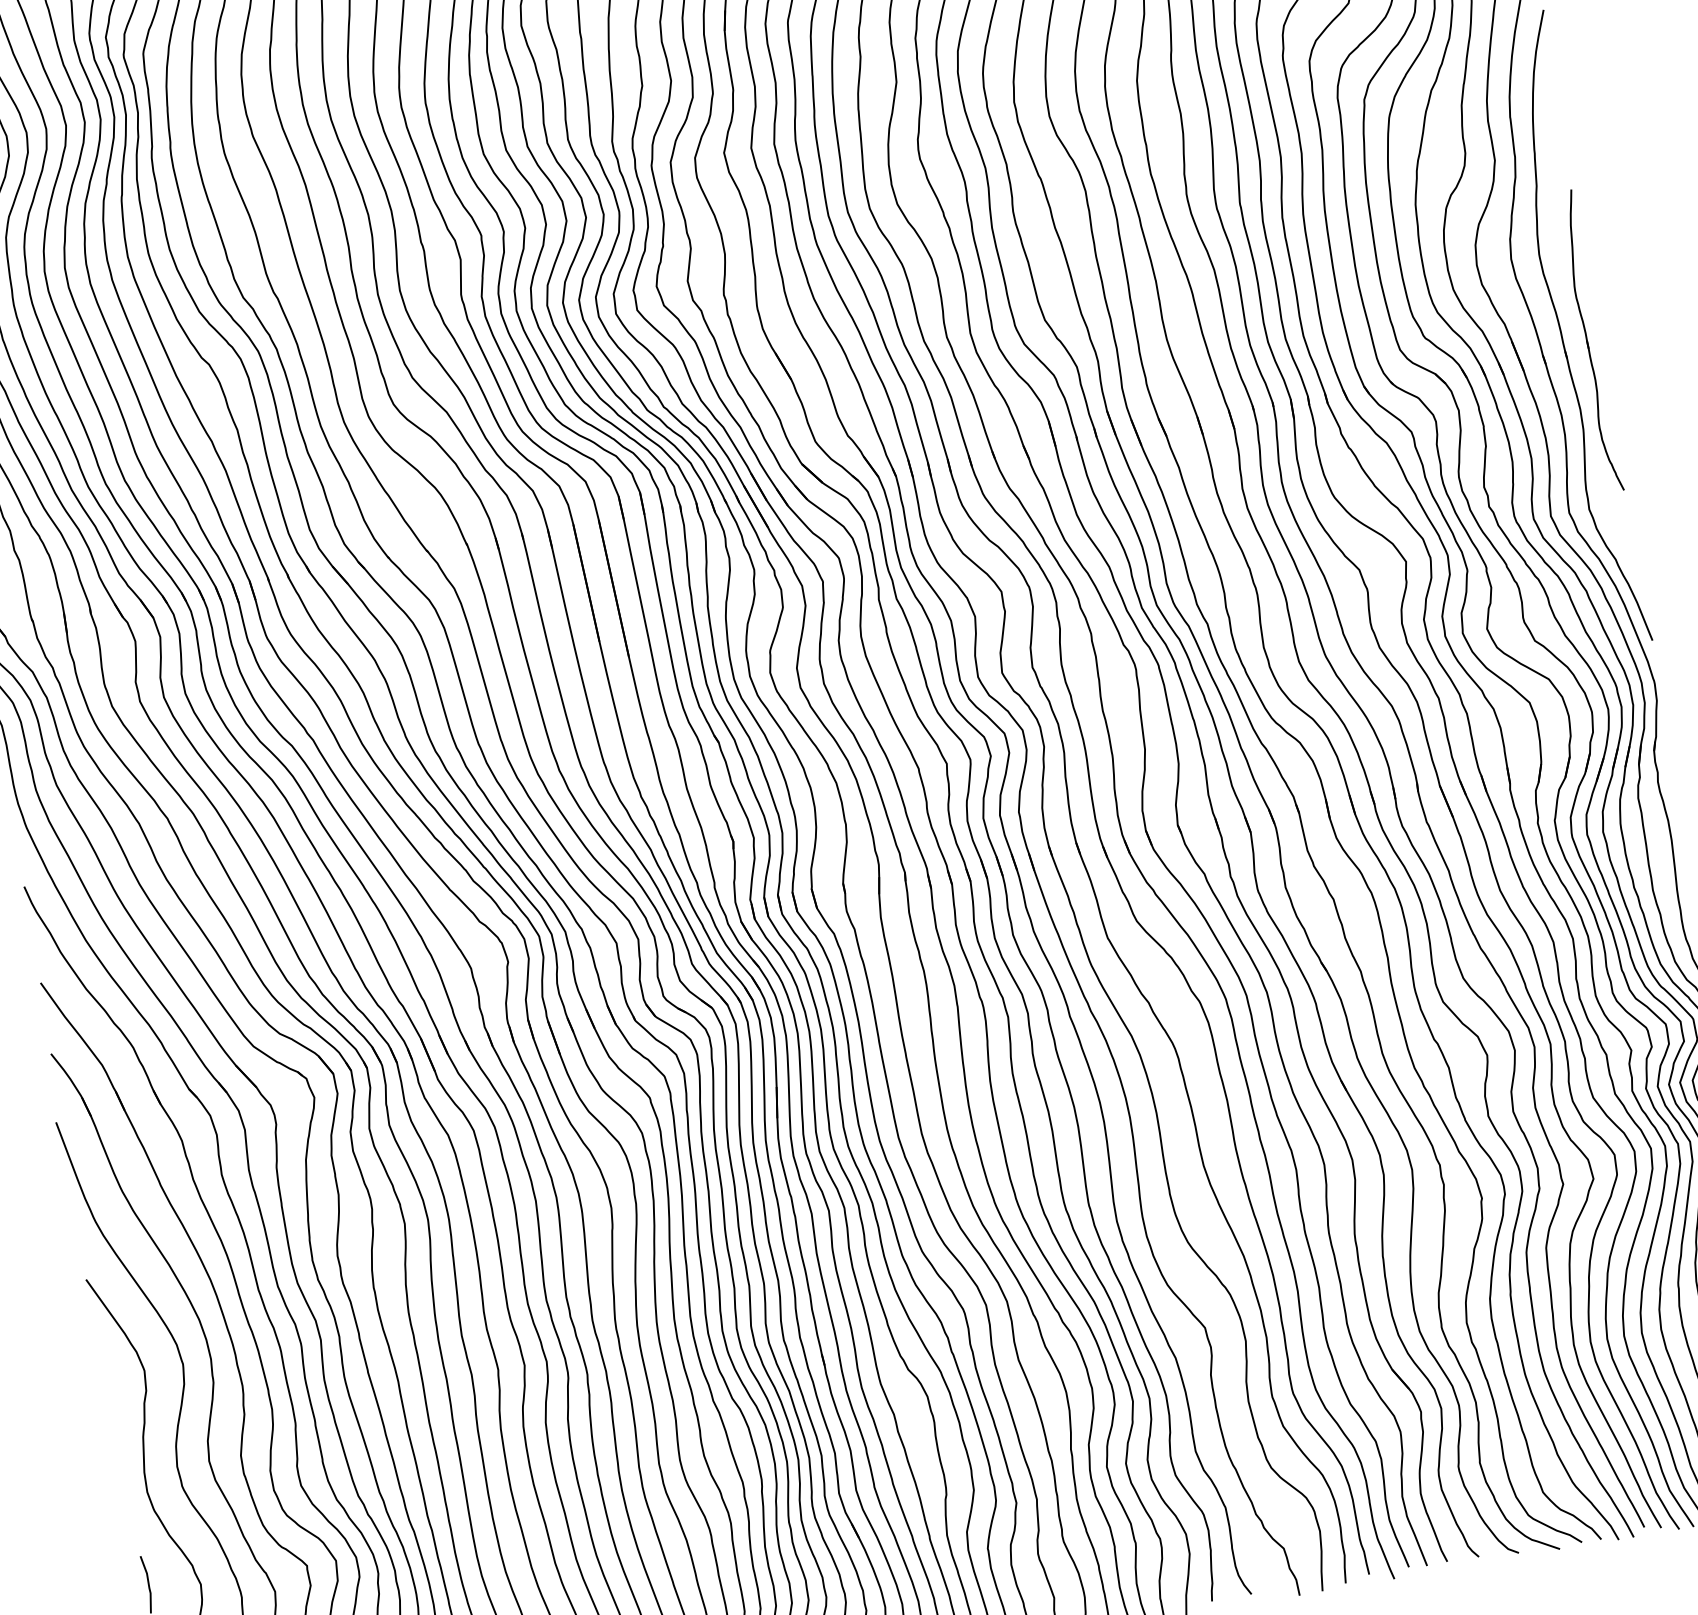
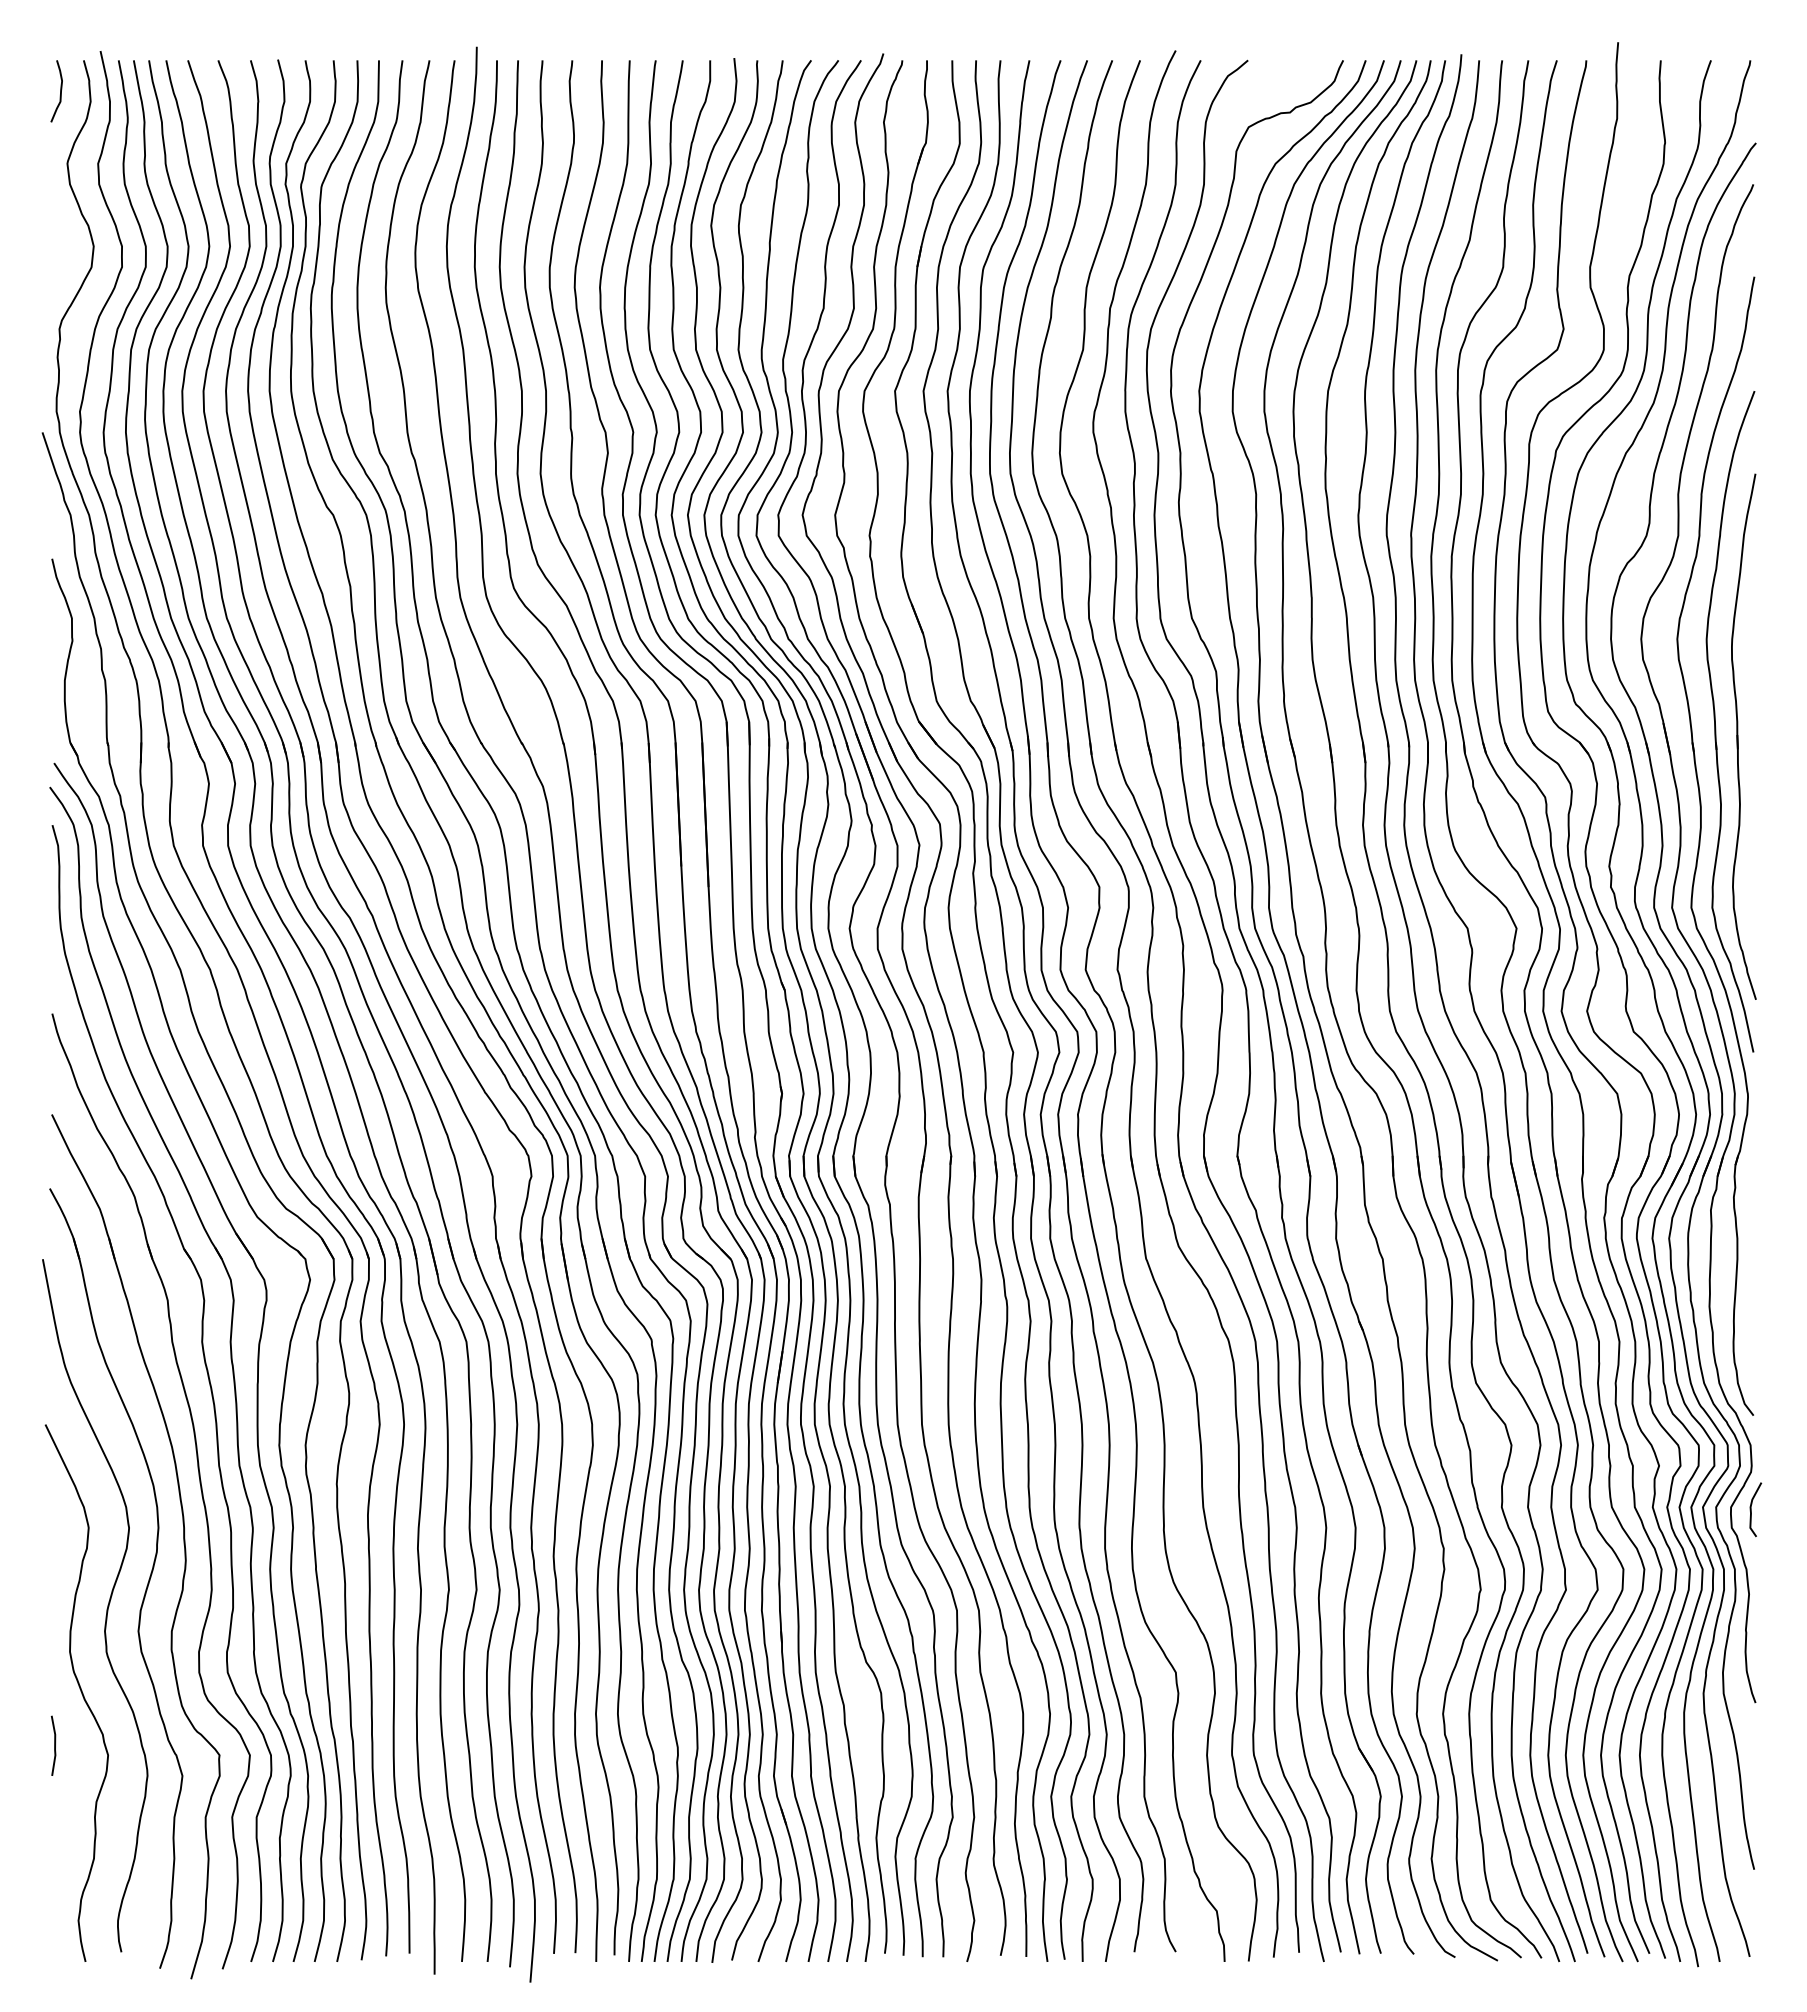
part: (1590, 341) -> (1743, 736), size x1.67

